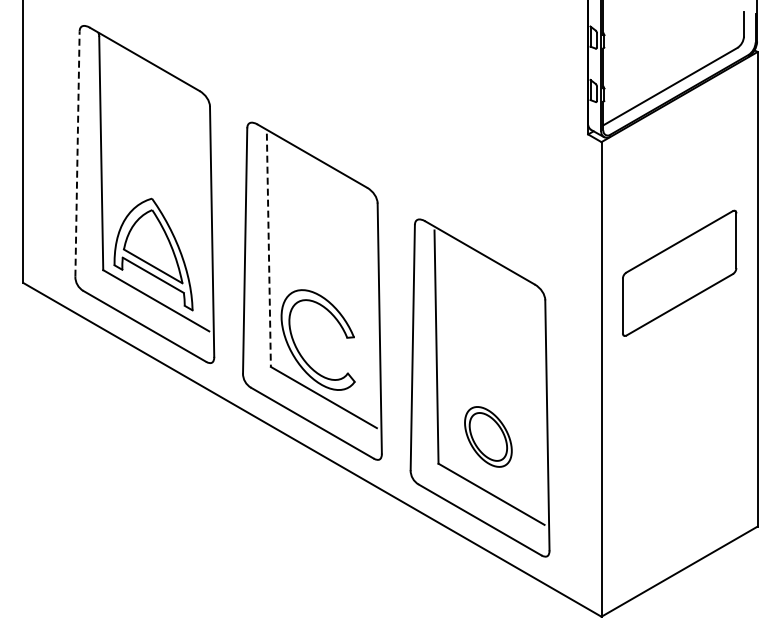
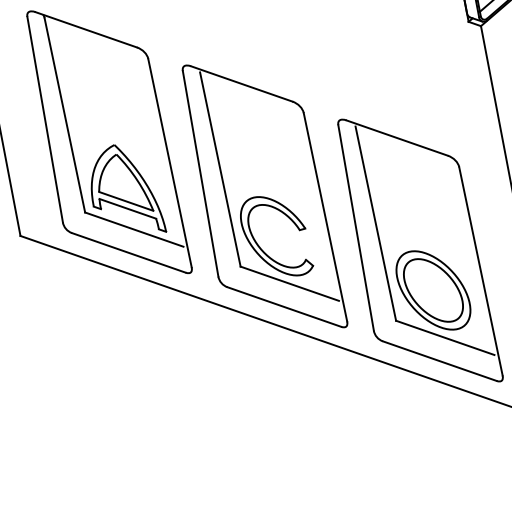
line: (77, 154) -> (45, 119), dashed -> solid
line: (268, 250) -> (220, 169), dashed -> solid
part: (488, 436) -> (433, 290), size x1.67

